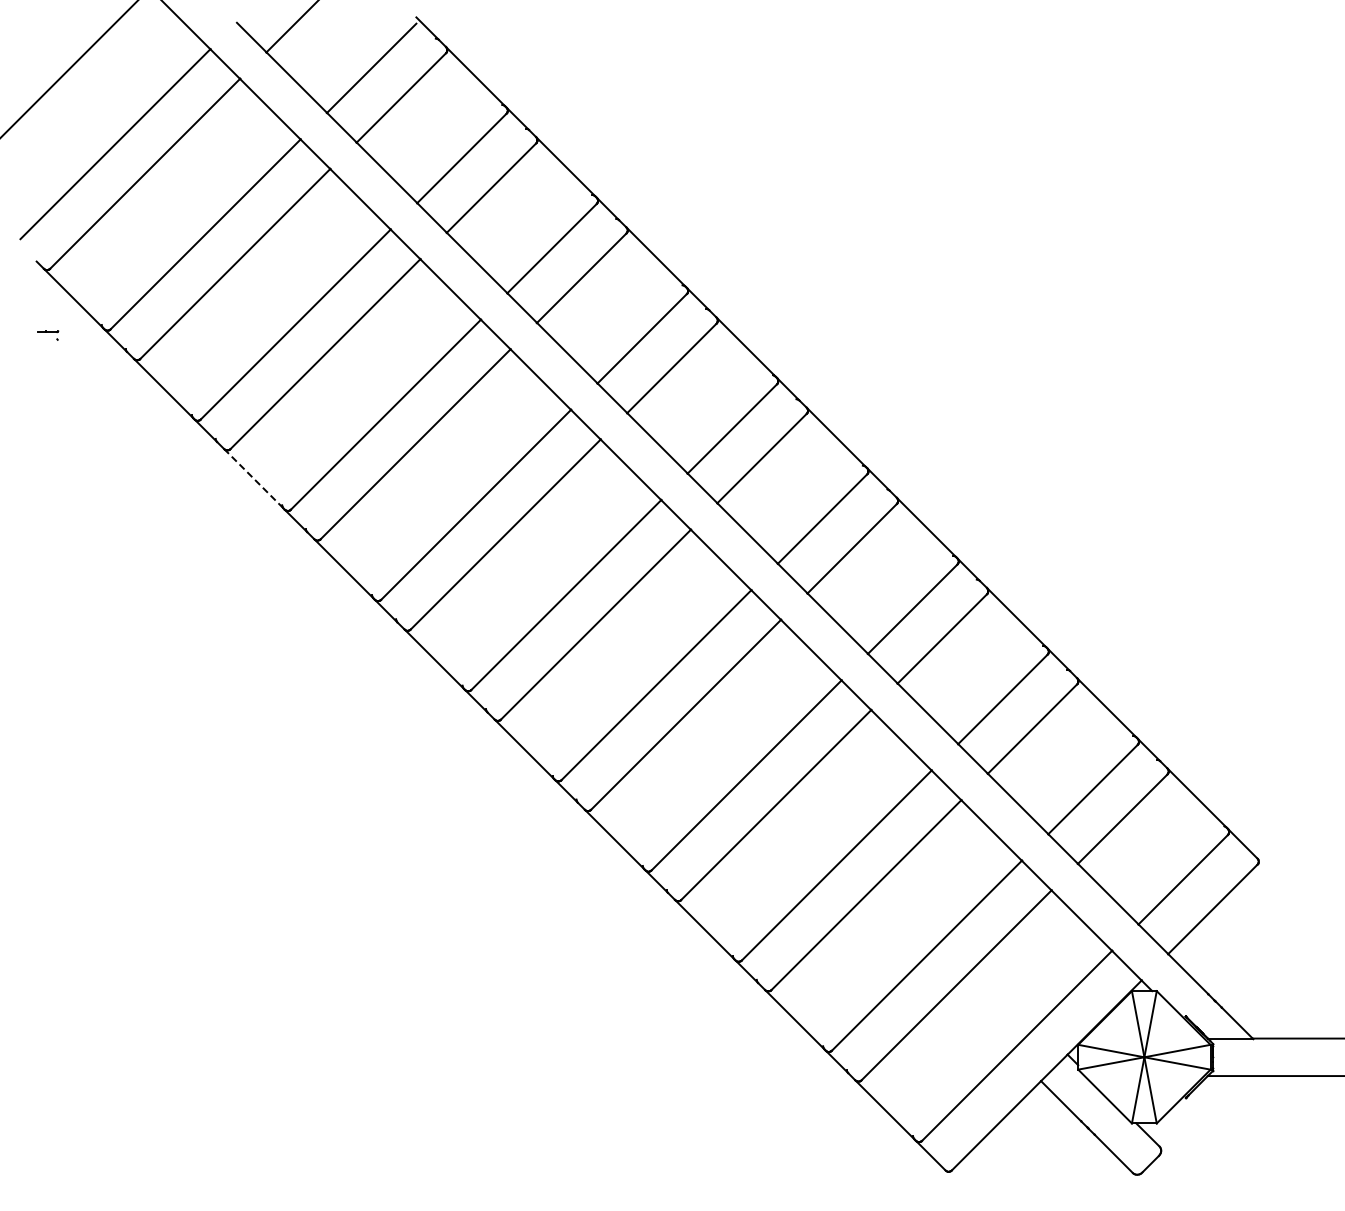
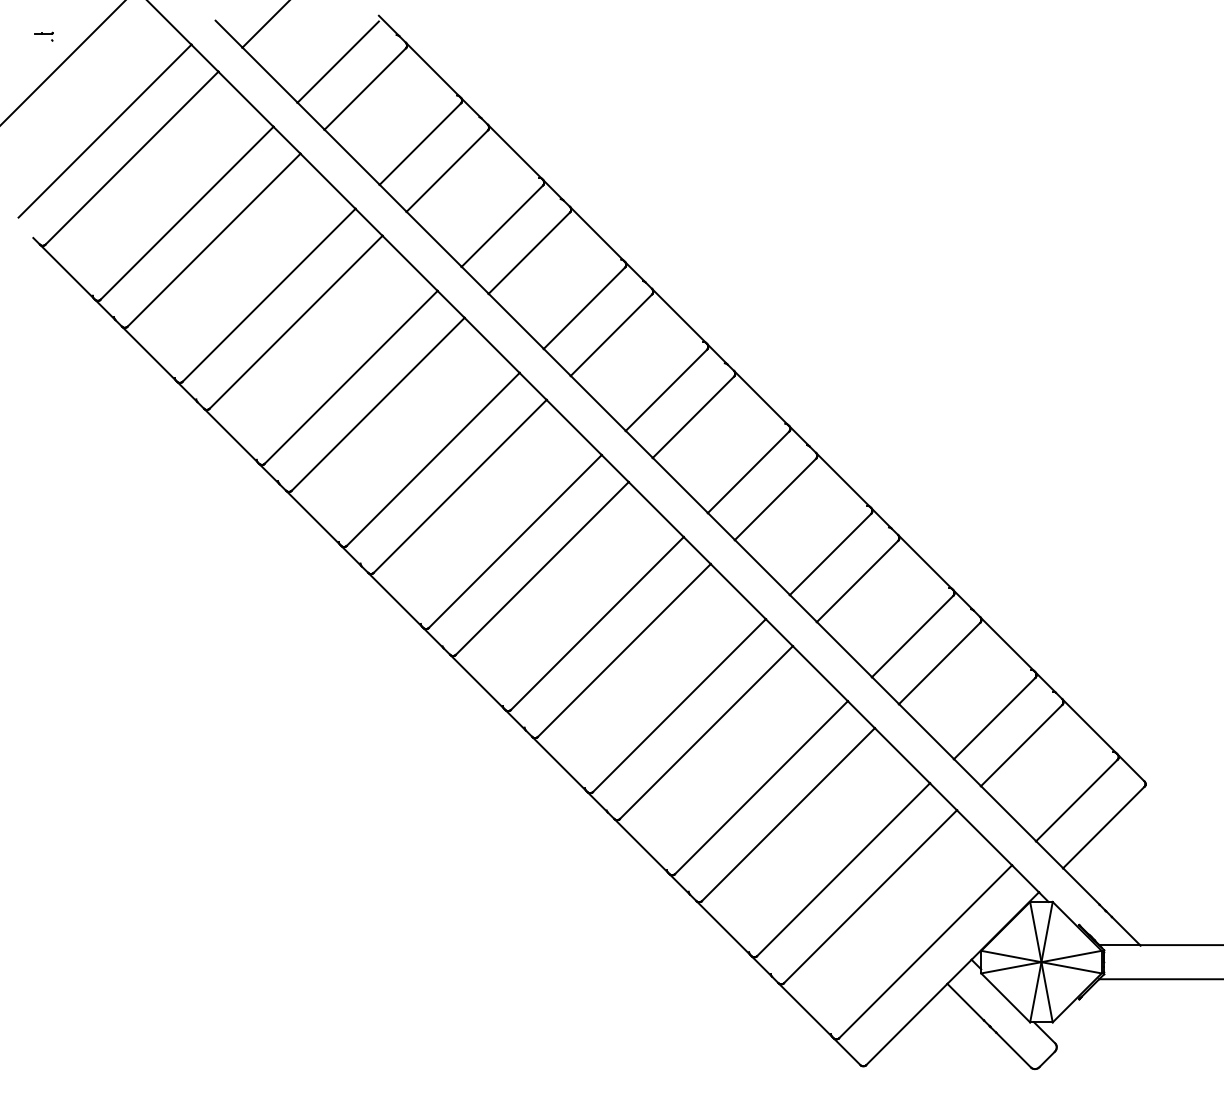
part: (48, 335) -> (44, 36), moved
line: (253, 478) -> (230, 435), dashed -> solid

